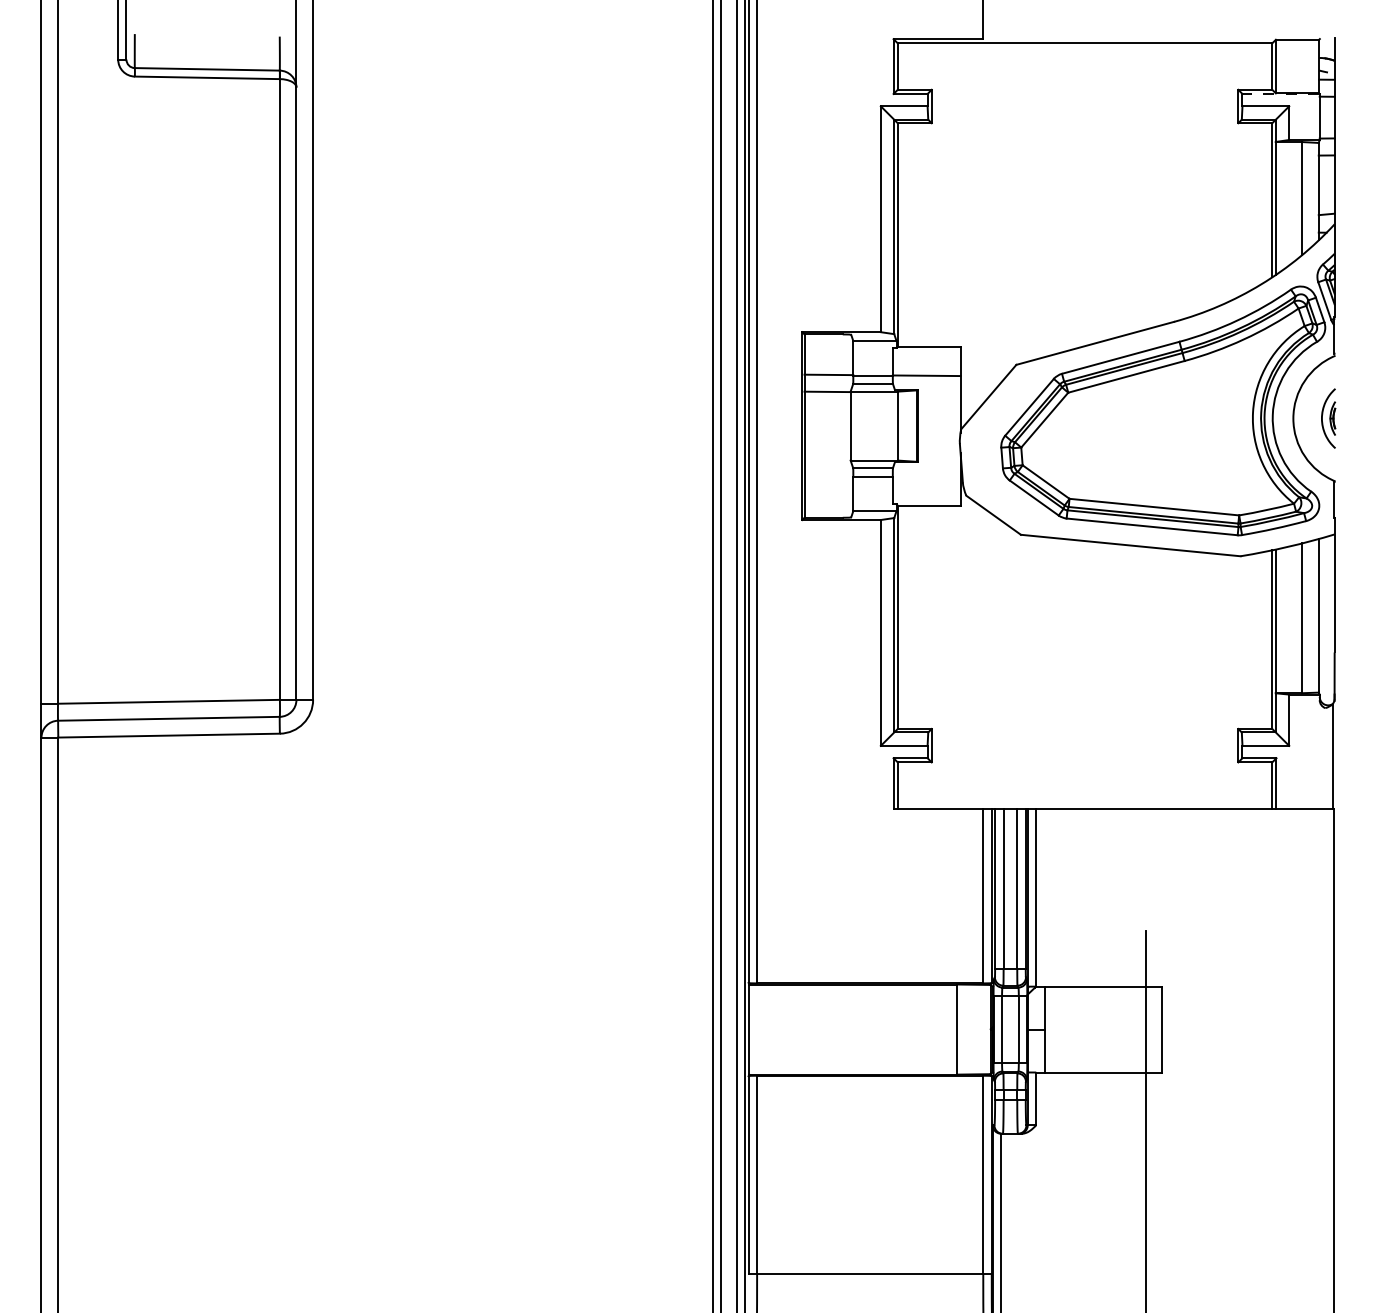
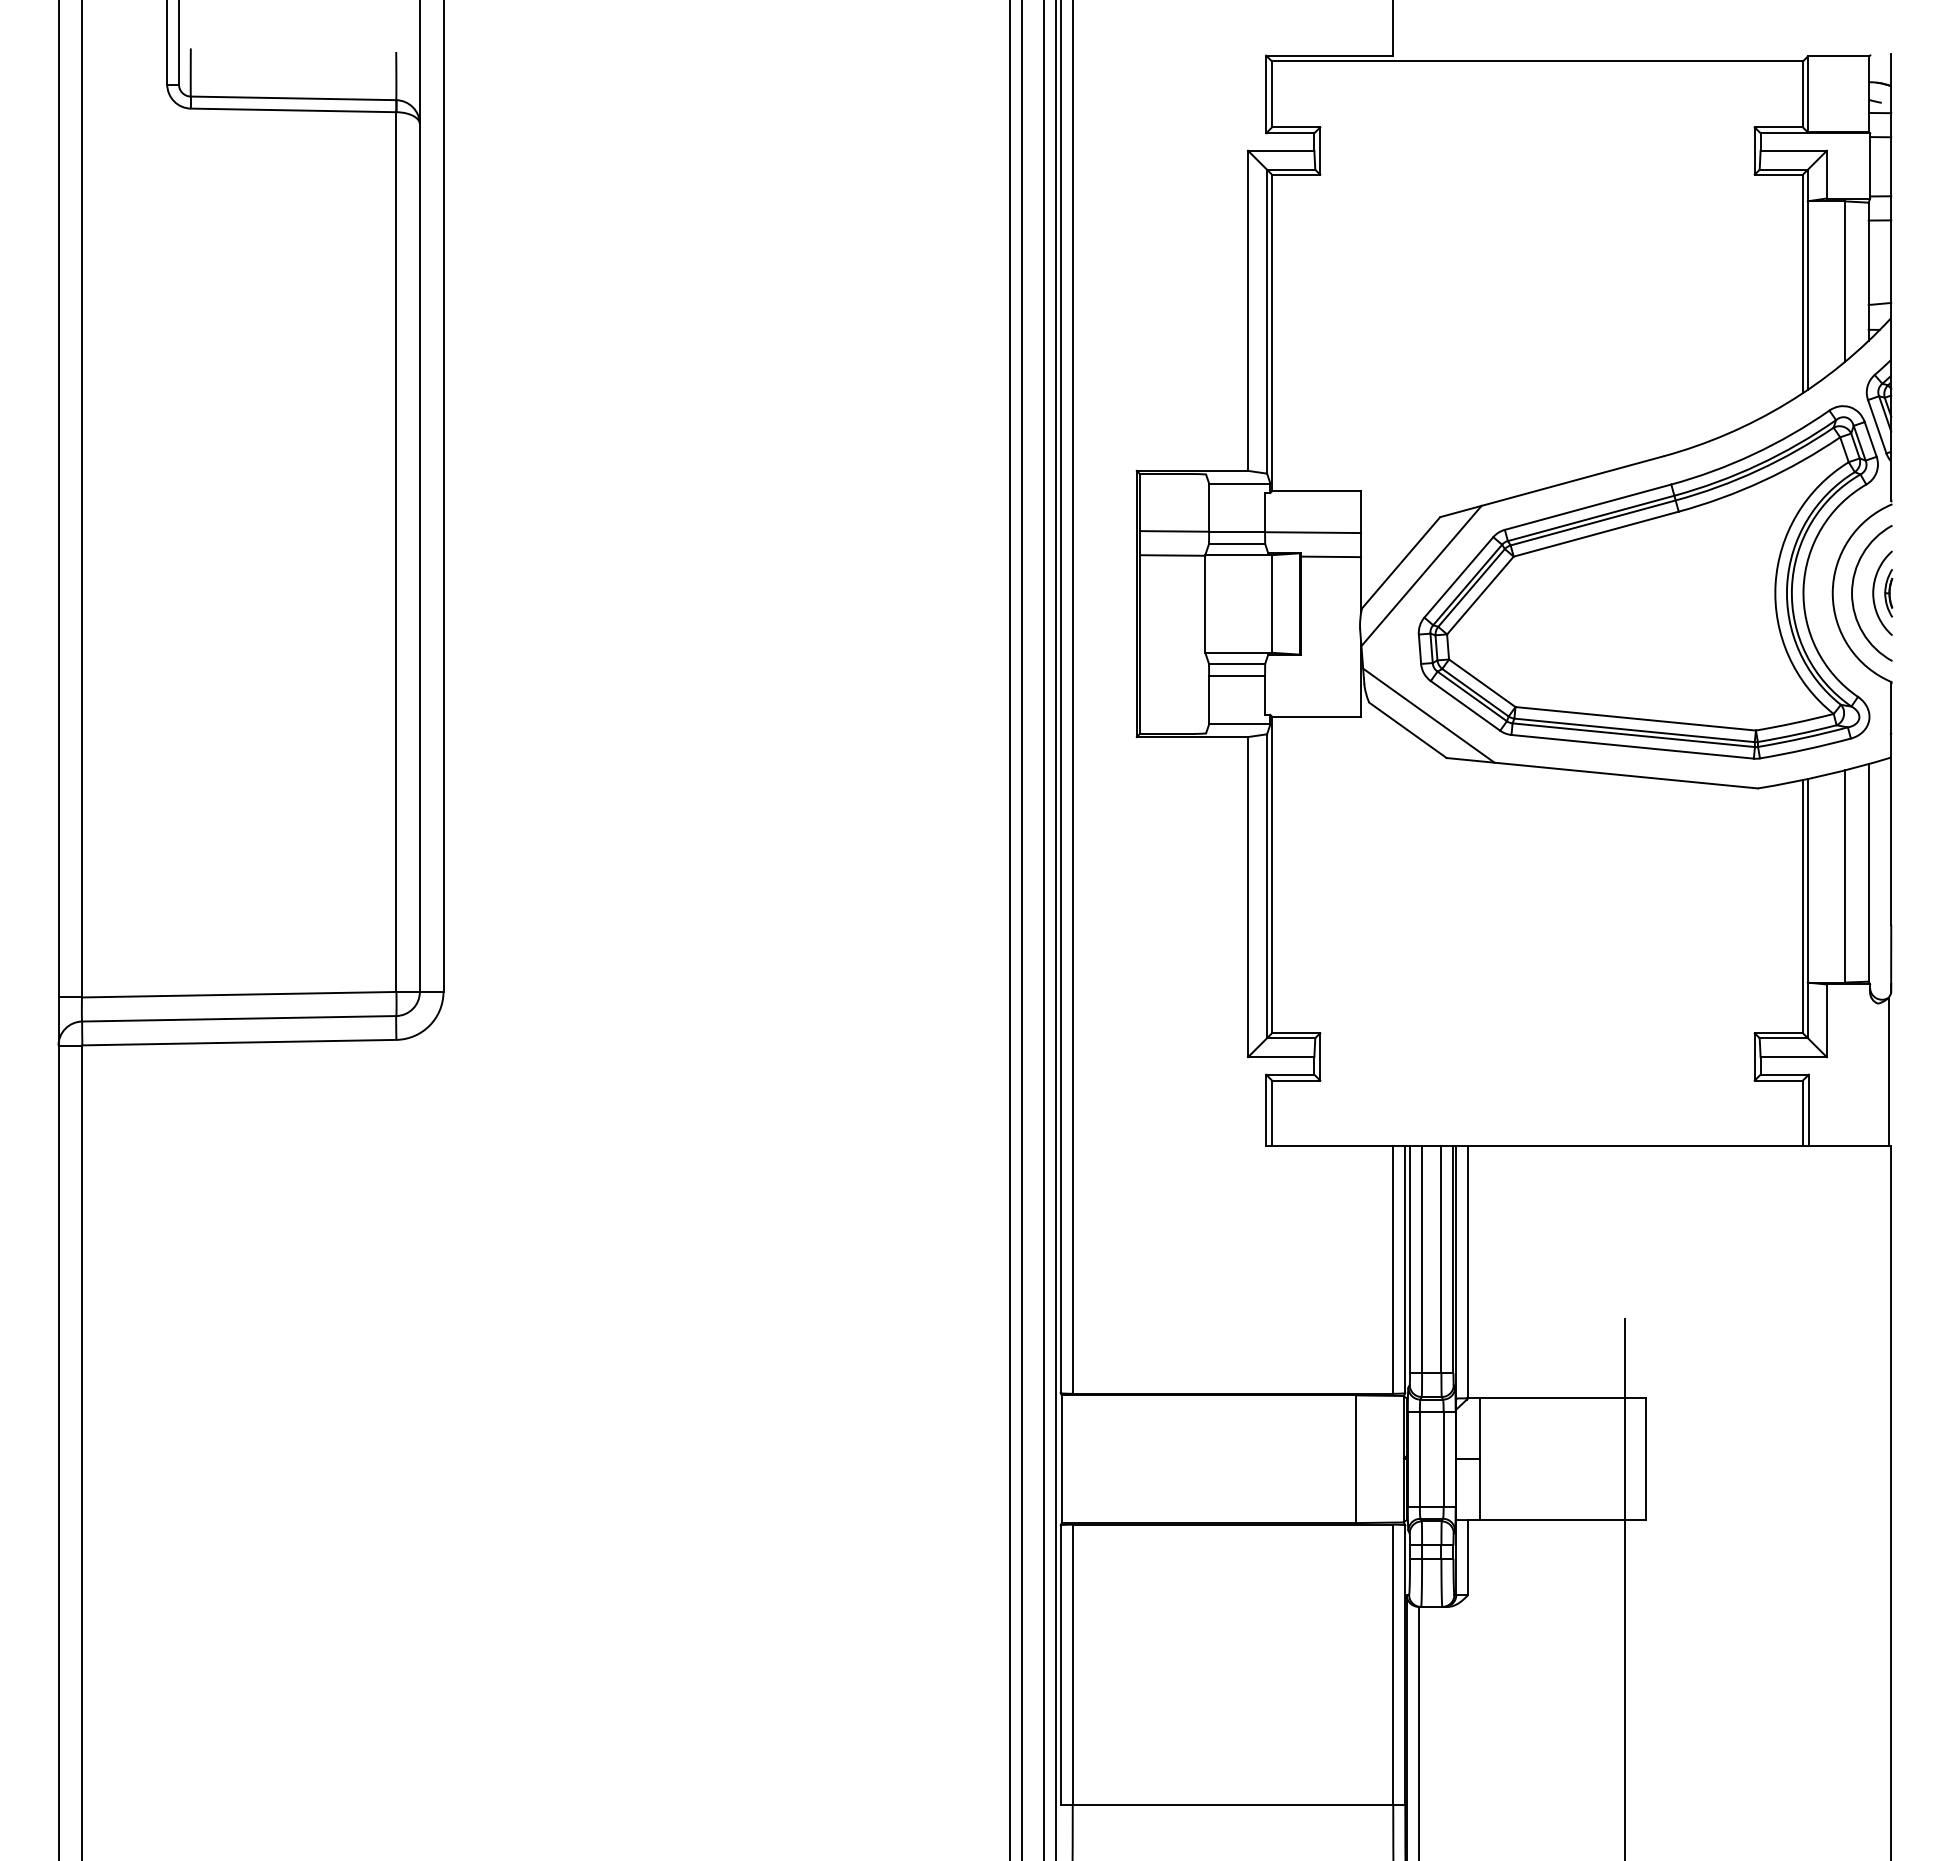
line: (1281, 94) -> (1815, 133), dashed -> solid
line: (939, 392) -> (1331, 556), added
line: (1003, 406) -> (1421, 575), added
arc: (1308, 422) -> (1853, 598), added
line: (1008, 504) -> (1428, 715), added

